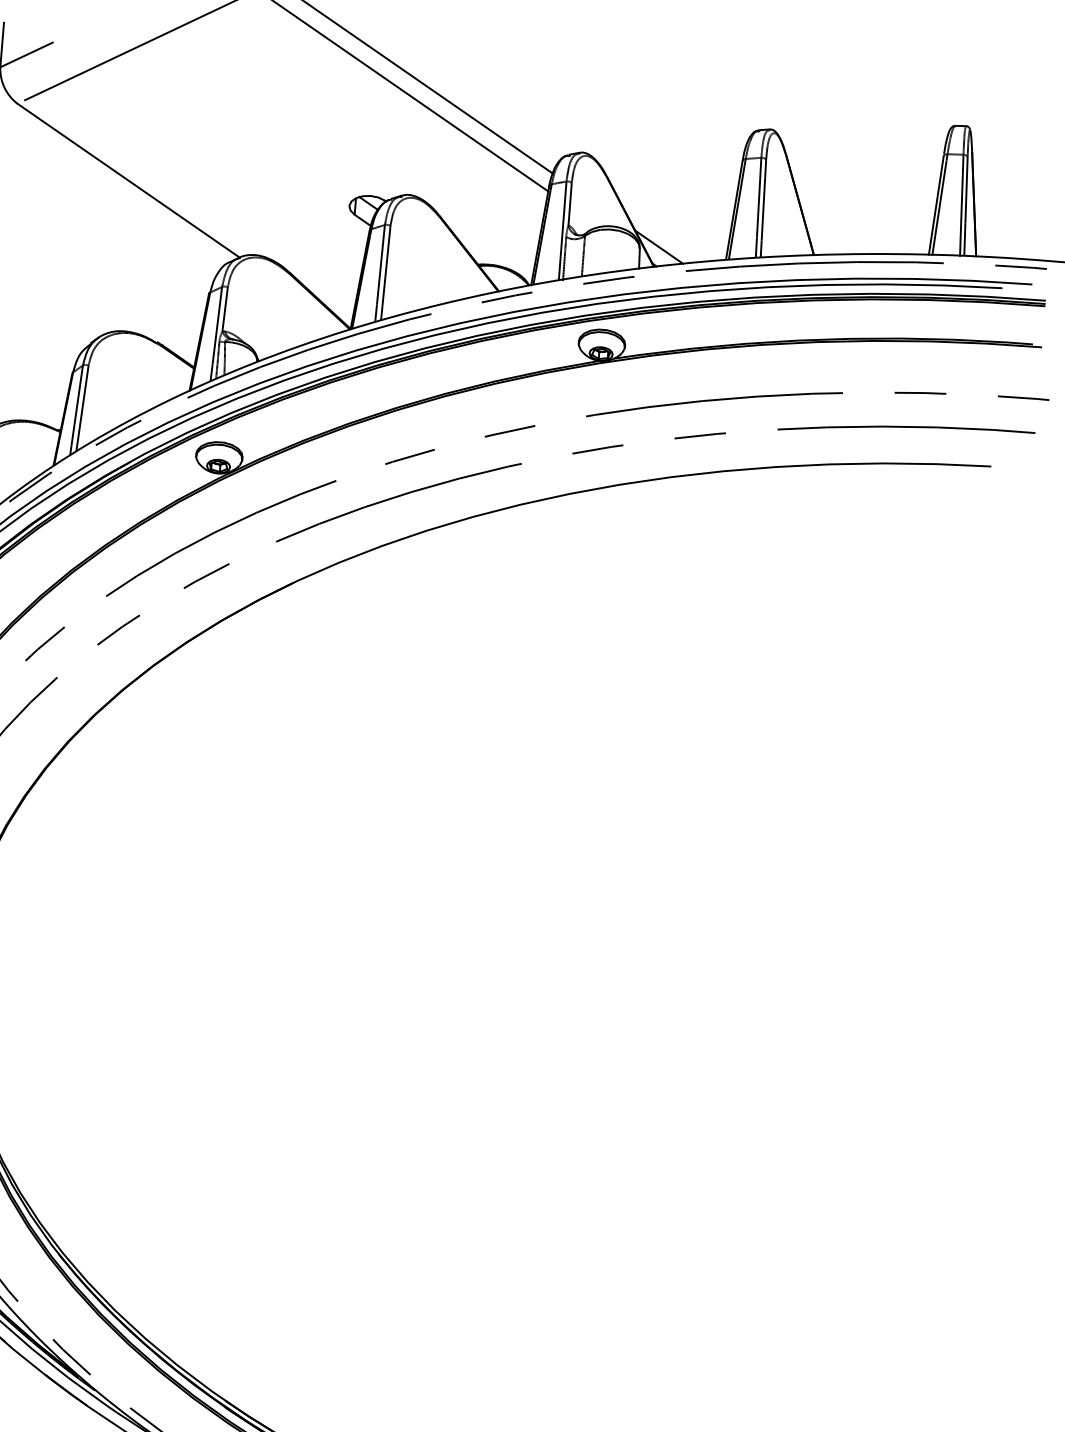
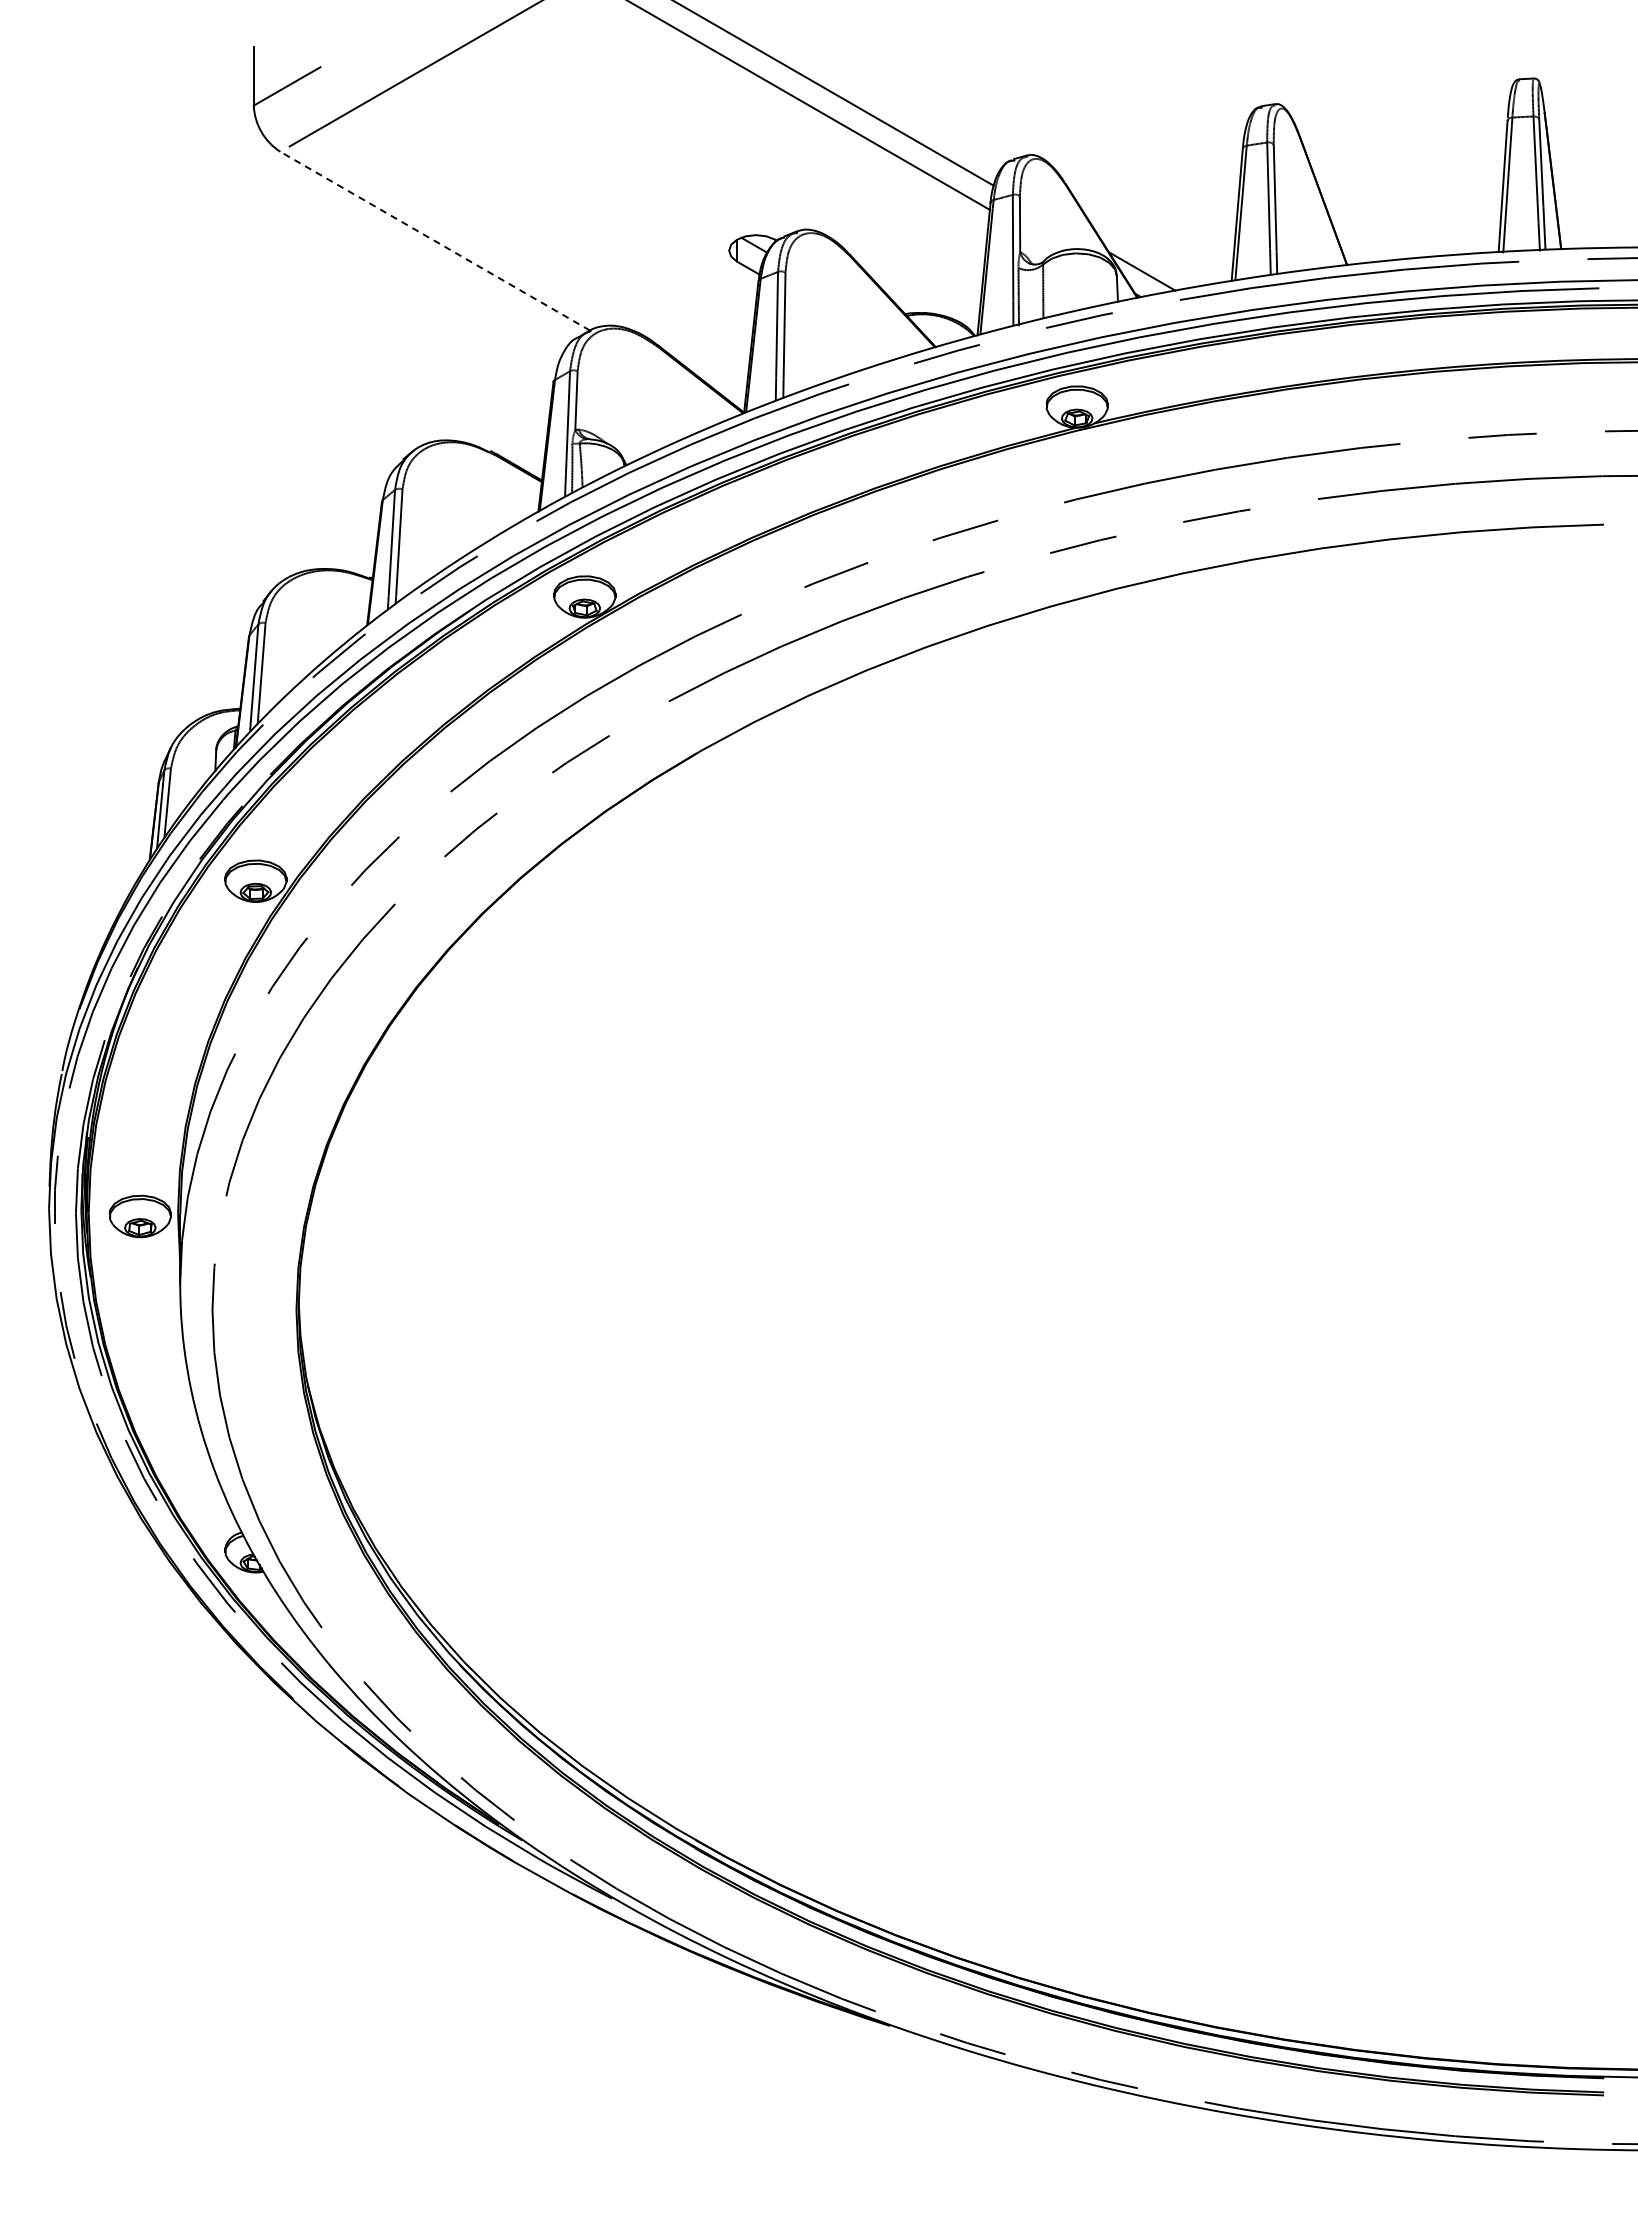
line: (128, 180) -> (435, 241), solid -> dashed

